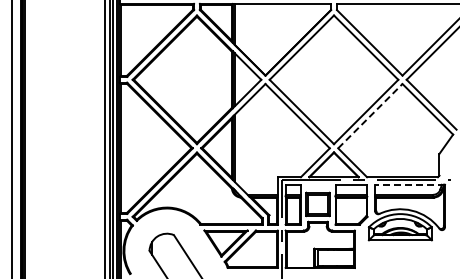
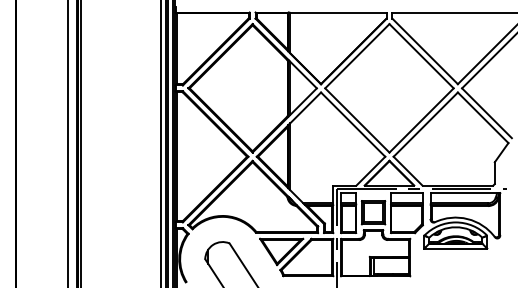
line: (371, 116) -> (426, 124), dashed -> solid
line: (410, 185) -> (465, 193), dashed -> solid

